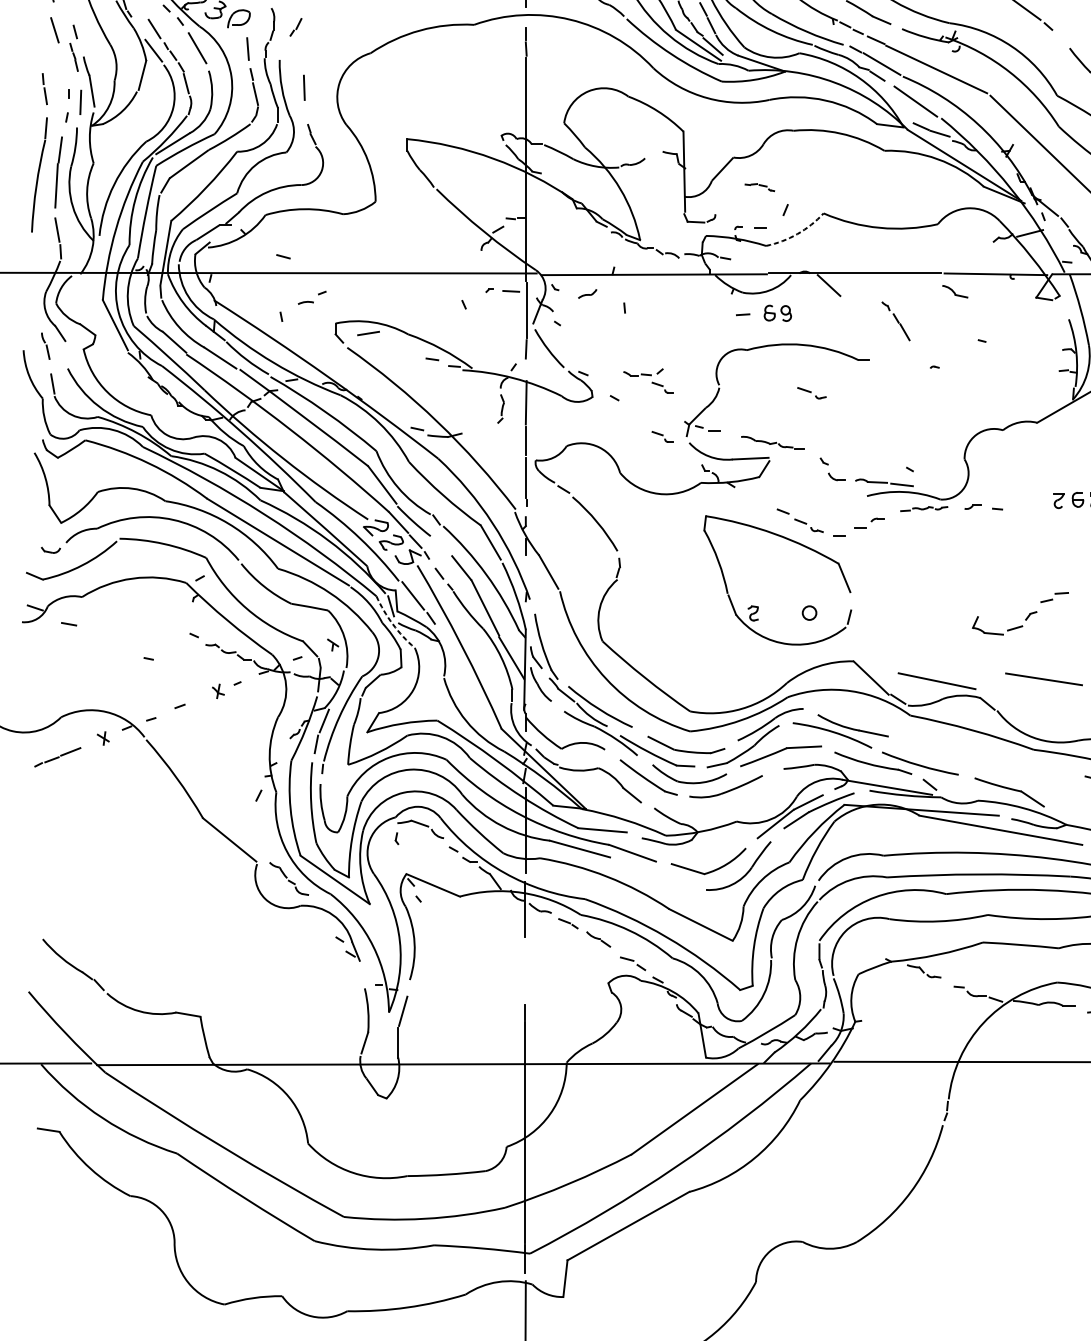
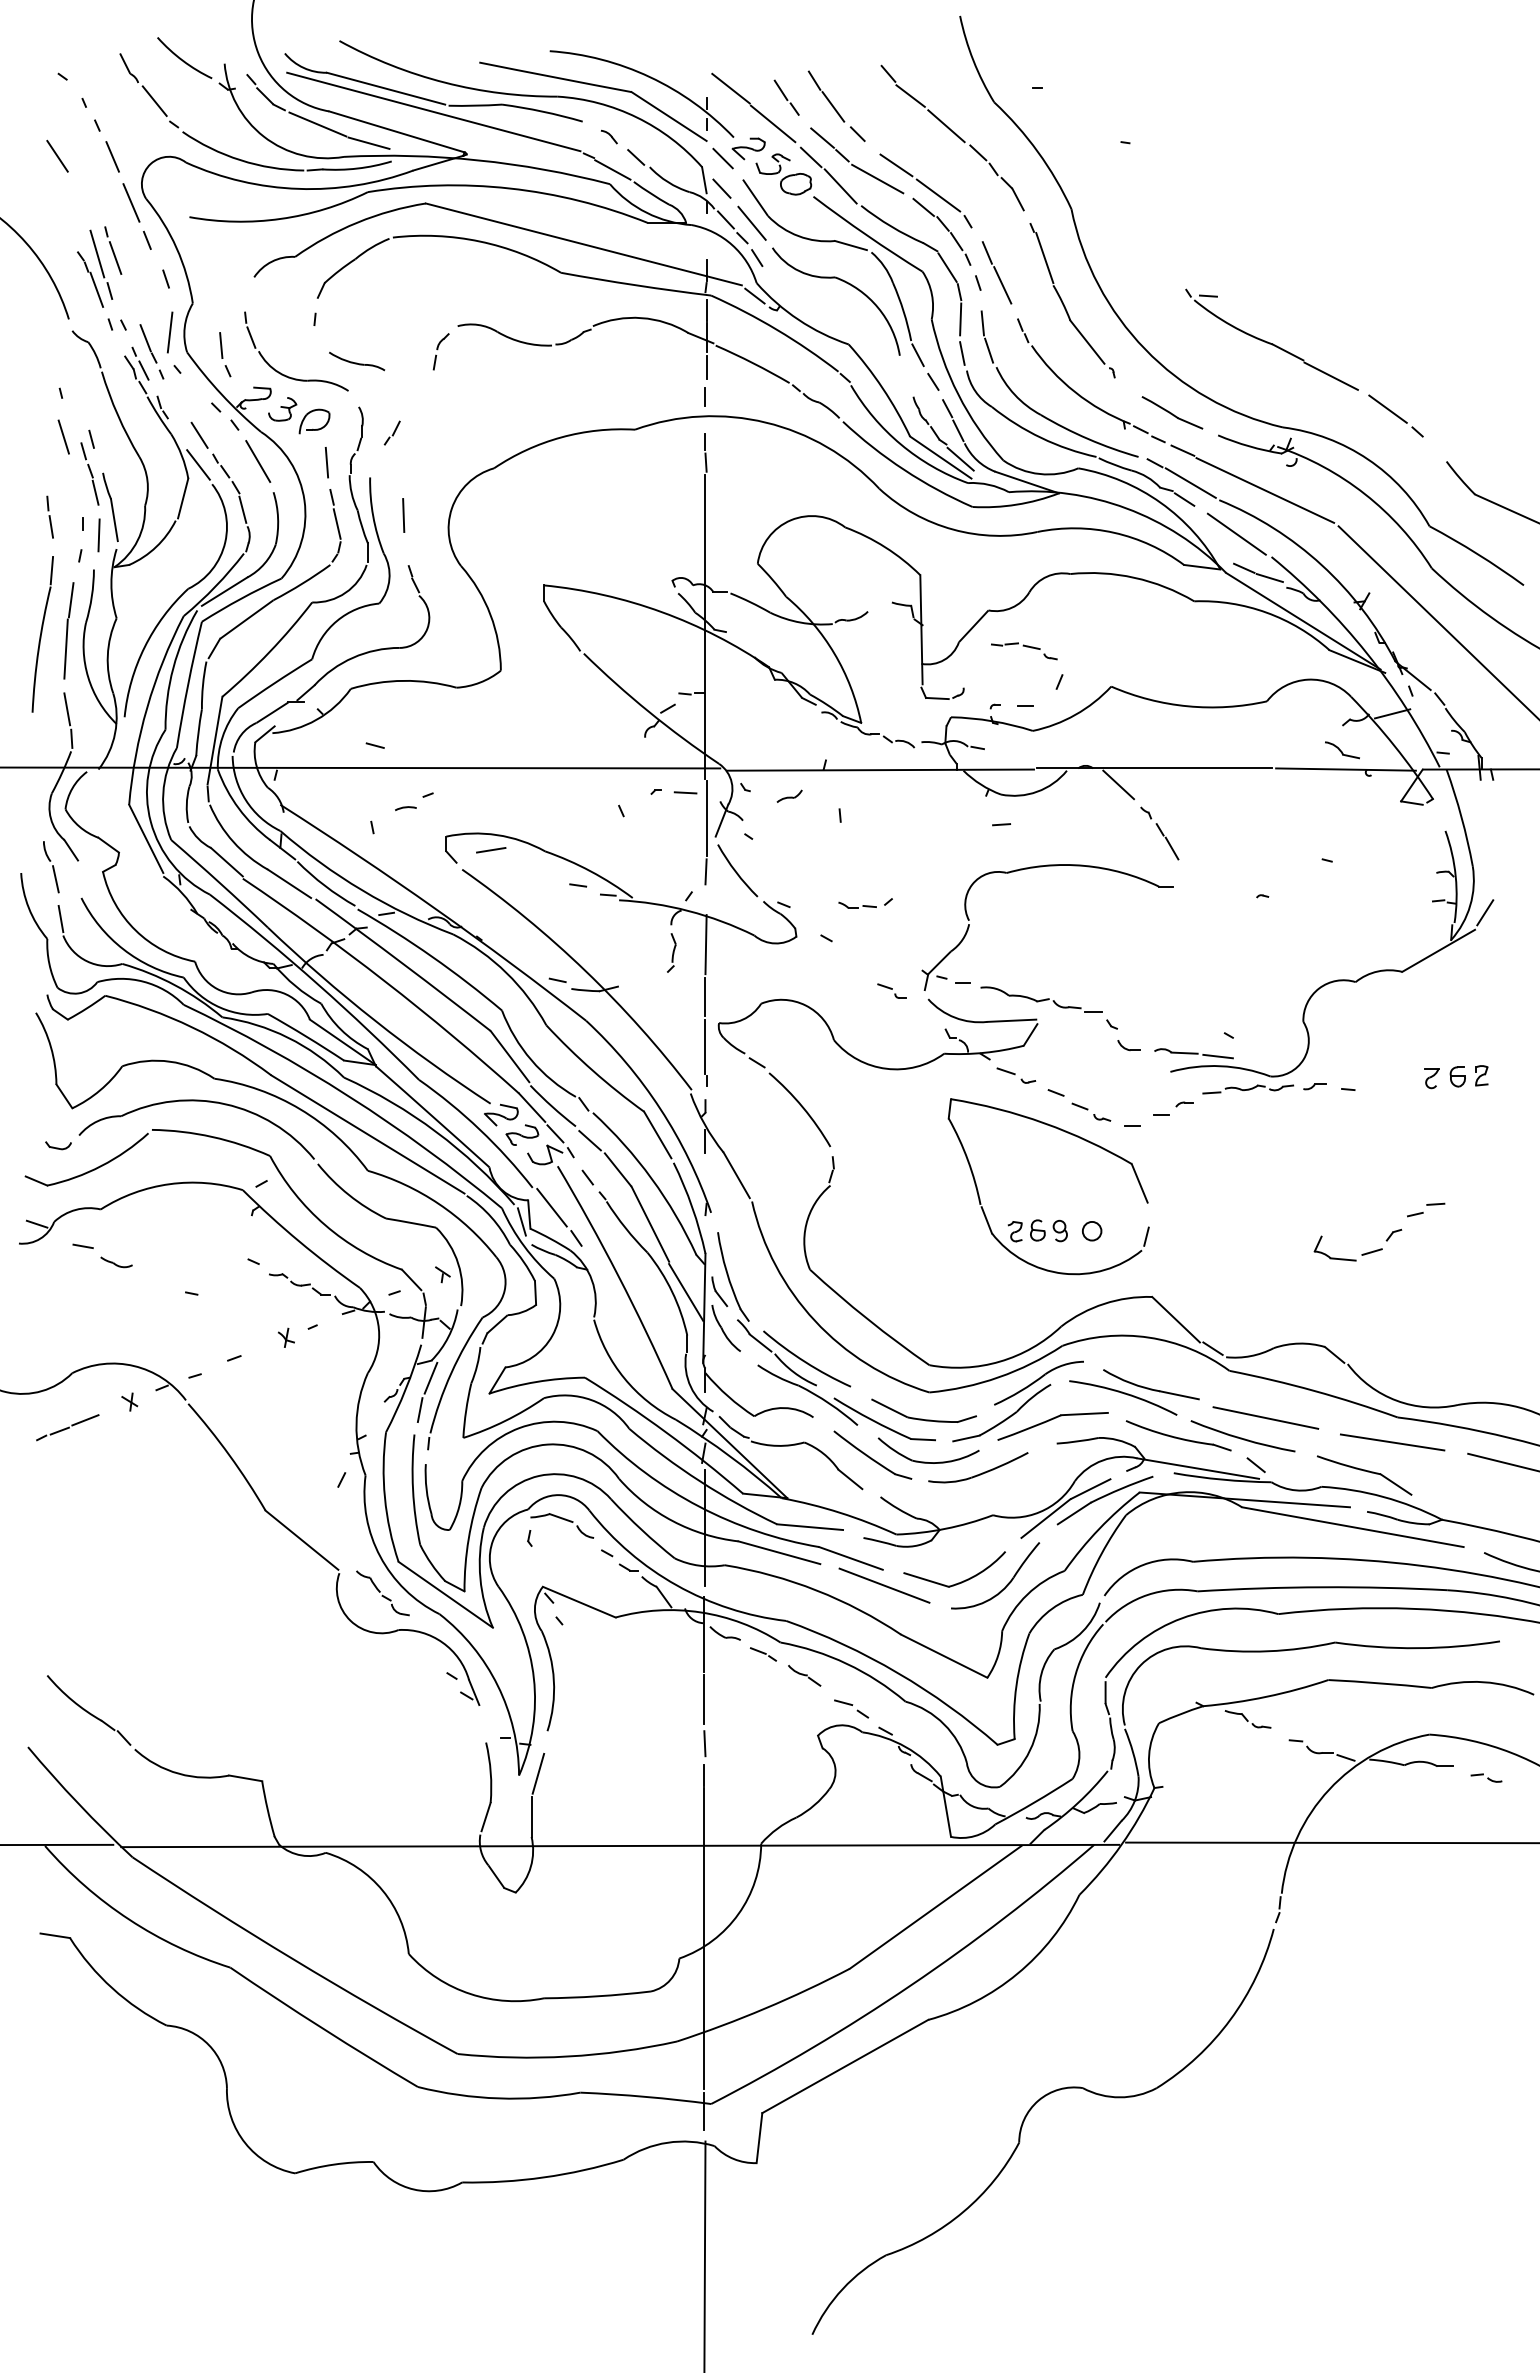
part: (73, 57) -> (89, 473), size x1.67
part: (759, 187) -> (1024, 651), size x1.67
arc: (797, 233) -> (1075, 714), dashed -> solid
part: (955, 291) -> (1342, 750), moved
part: (777, 313) -> (1048, 1230), moved
part: (895, 321) -> (1159, 833), moved
part: (45, 346) -> (51, 867), size x1.43
part: (662, 387) -> (891, 923), removed
part: (812, 393) -> (1016, 1075), moved
part: (772, 443) -> (1041, 999), size x1.43
part: (924, 509) -> (1248, 1089), size x1.43
line: (440, 546) -> (589, 1140), added
arc: (393, 624) -> (524, 1246), dashed -> solid
part: (93, 636) -> (116, 1262), added
line: (1043, 679) -> (1392, 1442), moved
line: (936, 680) -> (1265, 1417), moved
line: (657, 873) -> (884, 1585), added
line: (525, 956) -> (704, 1699), added
line: (525, 989) -> (704, 1743), added

